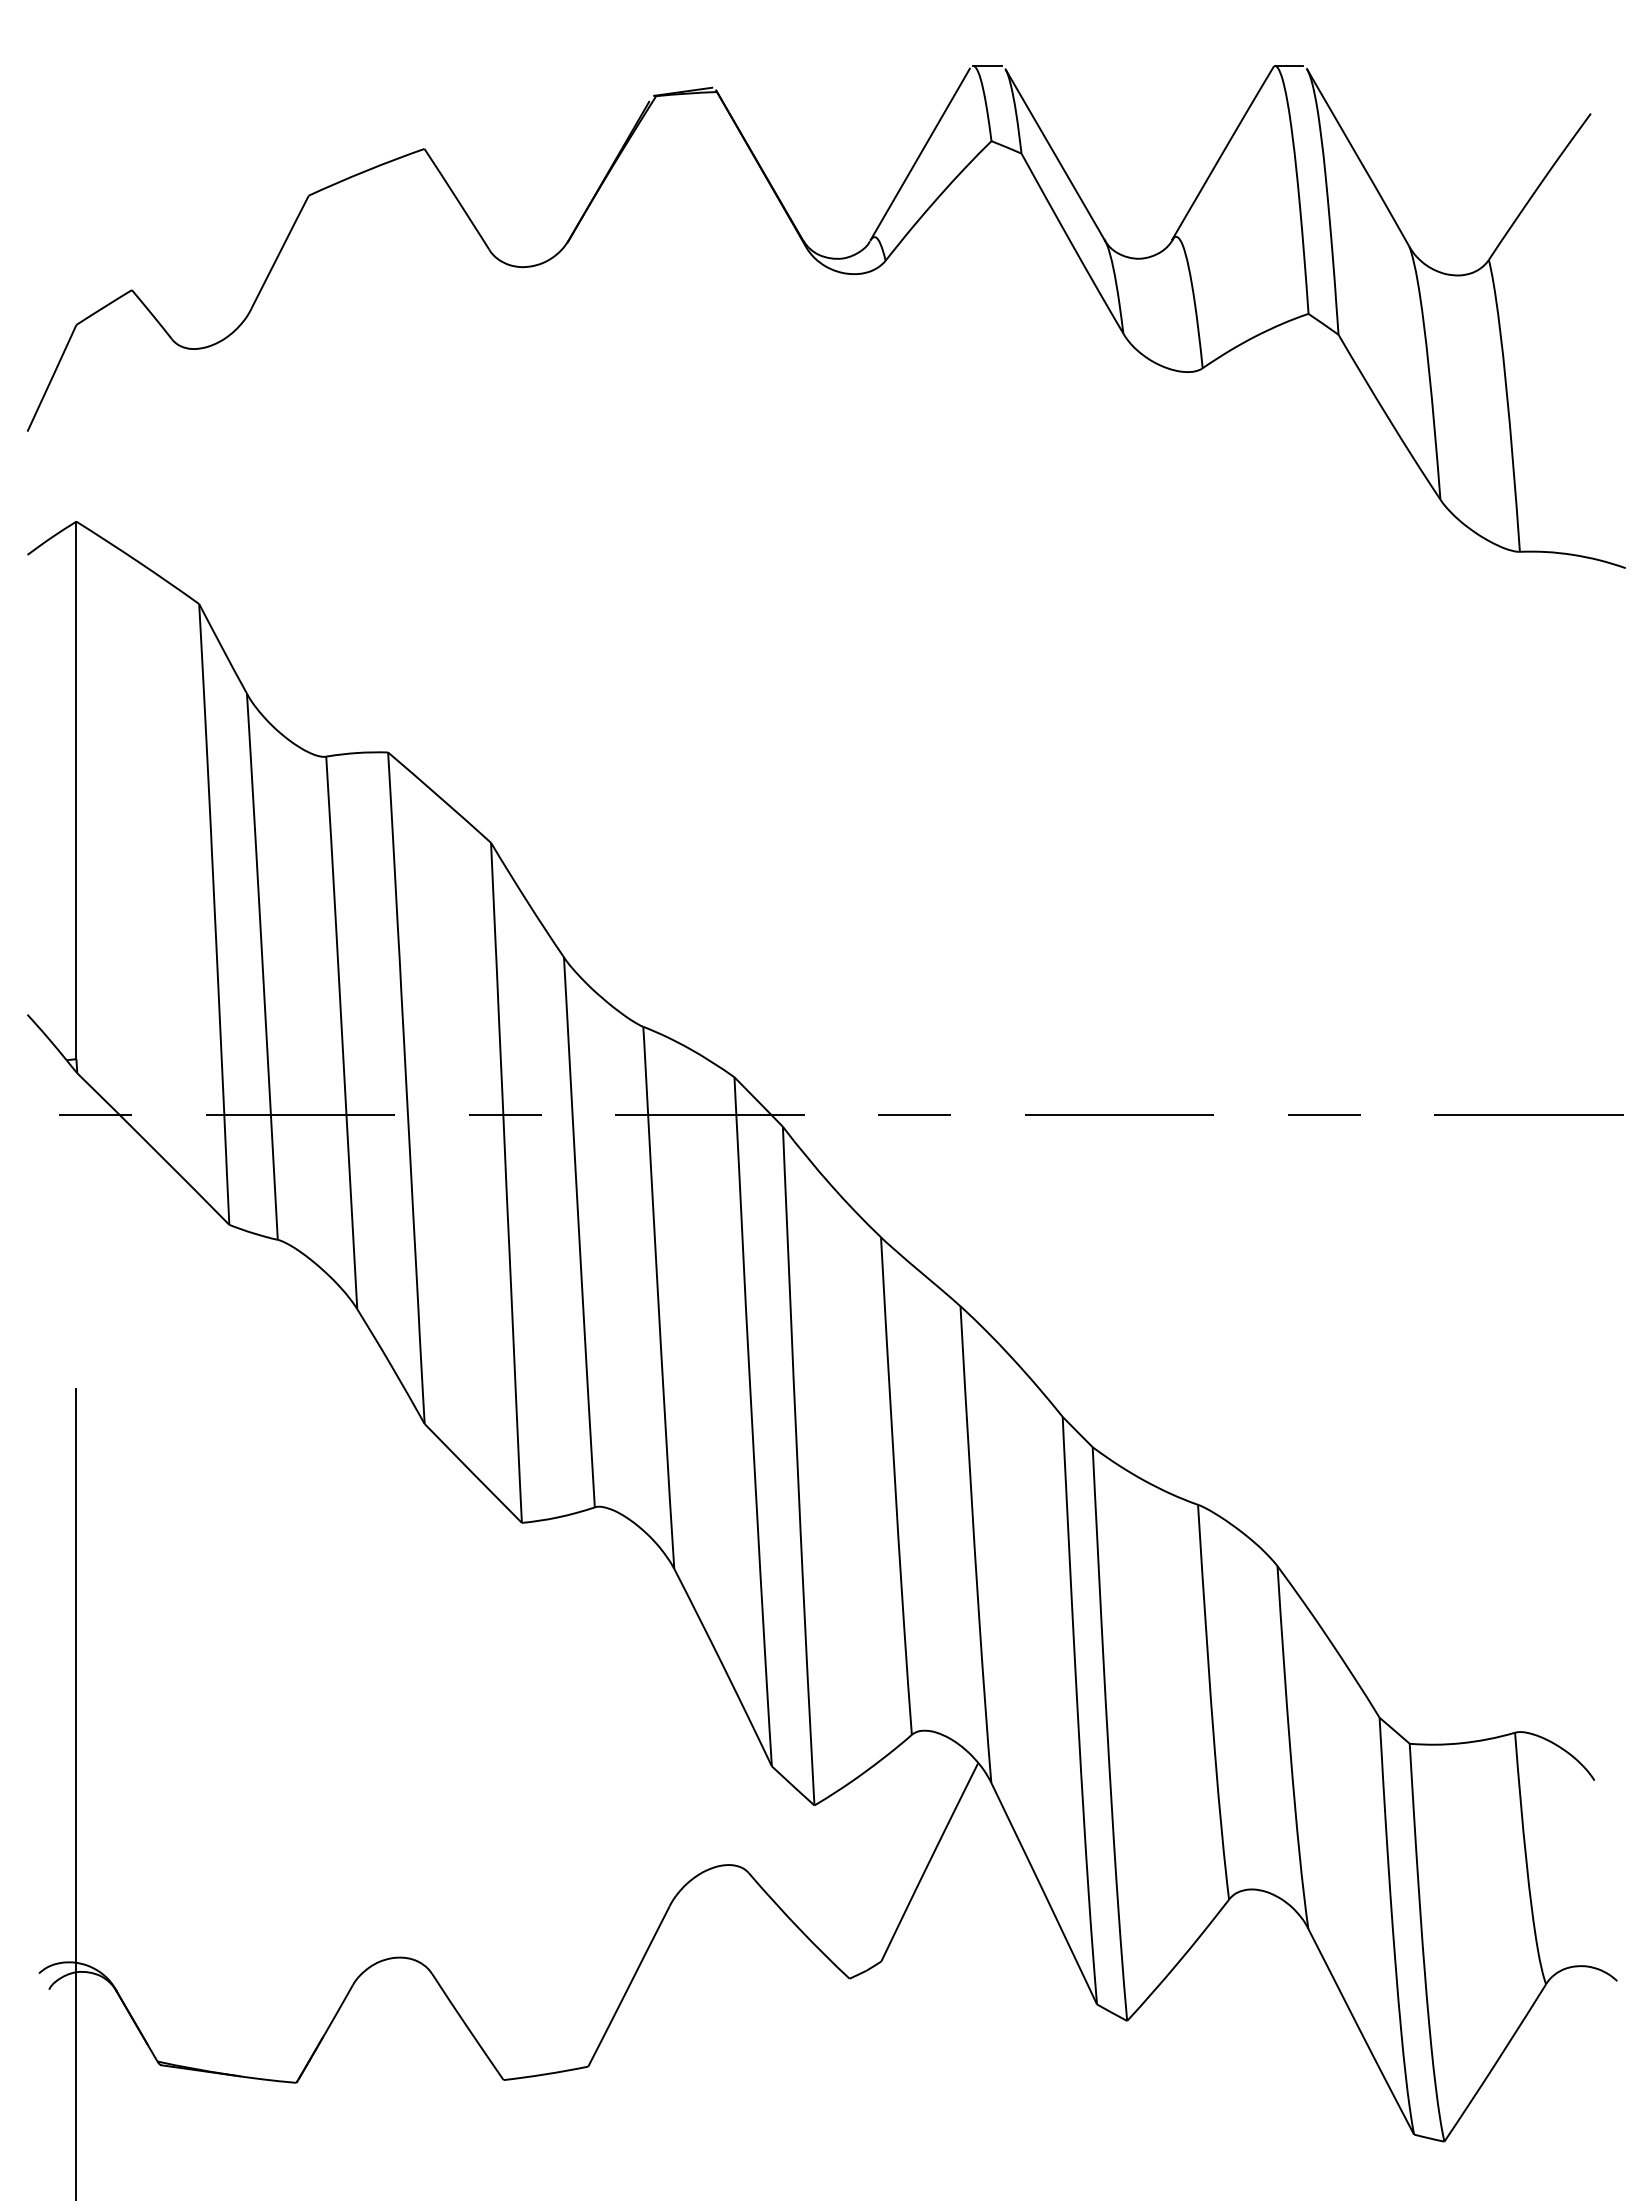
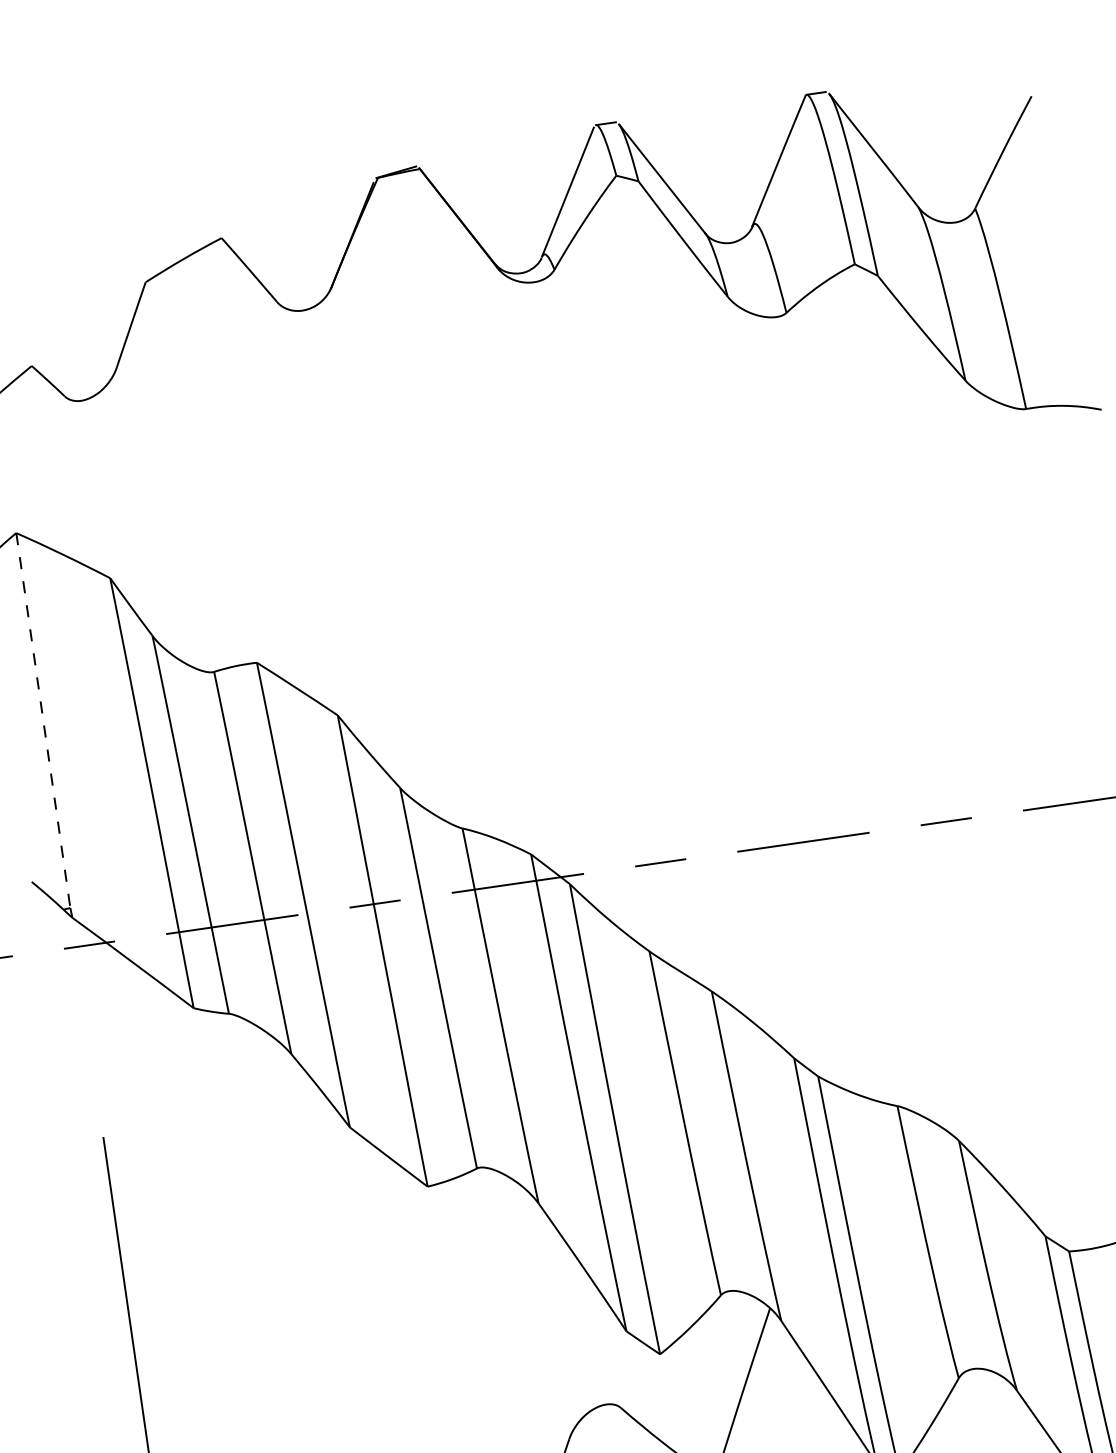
line: (76, 790) -> (43, 720), solid -> dashed

